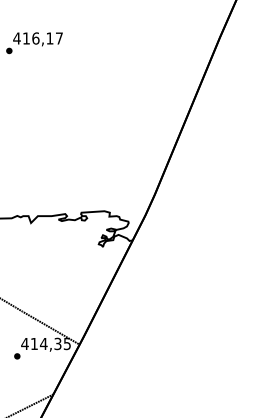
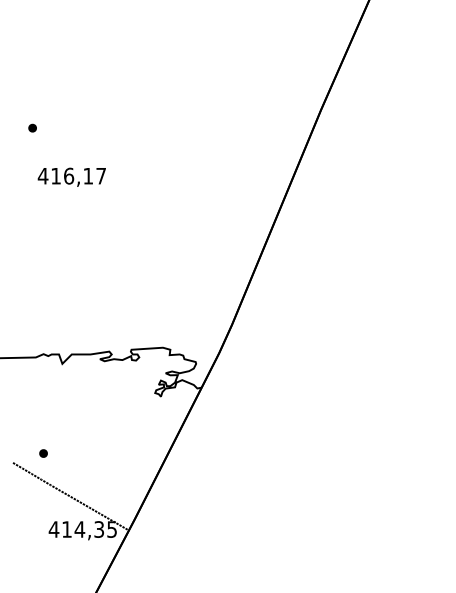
text: (37, 38) -> (71, 176), moved
part: (17, 356) -> (43, 453), moved

